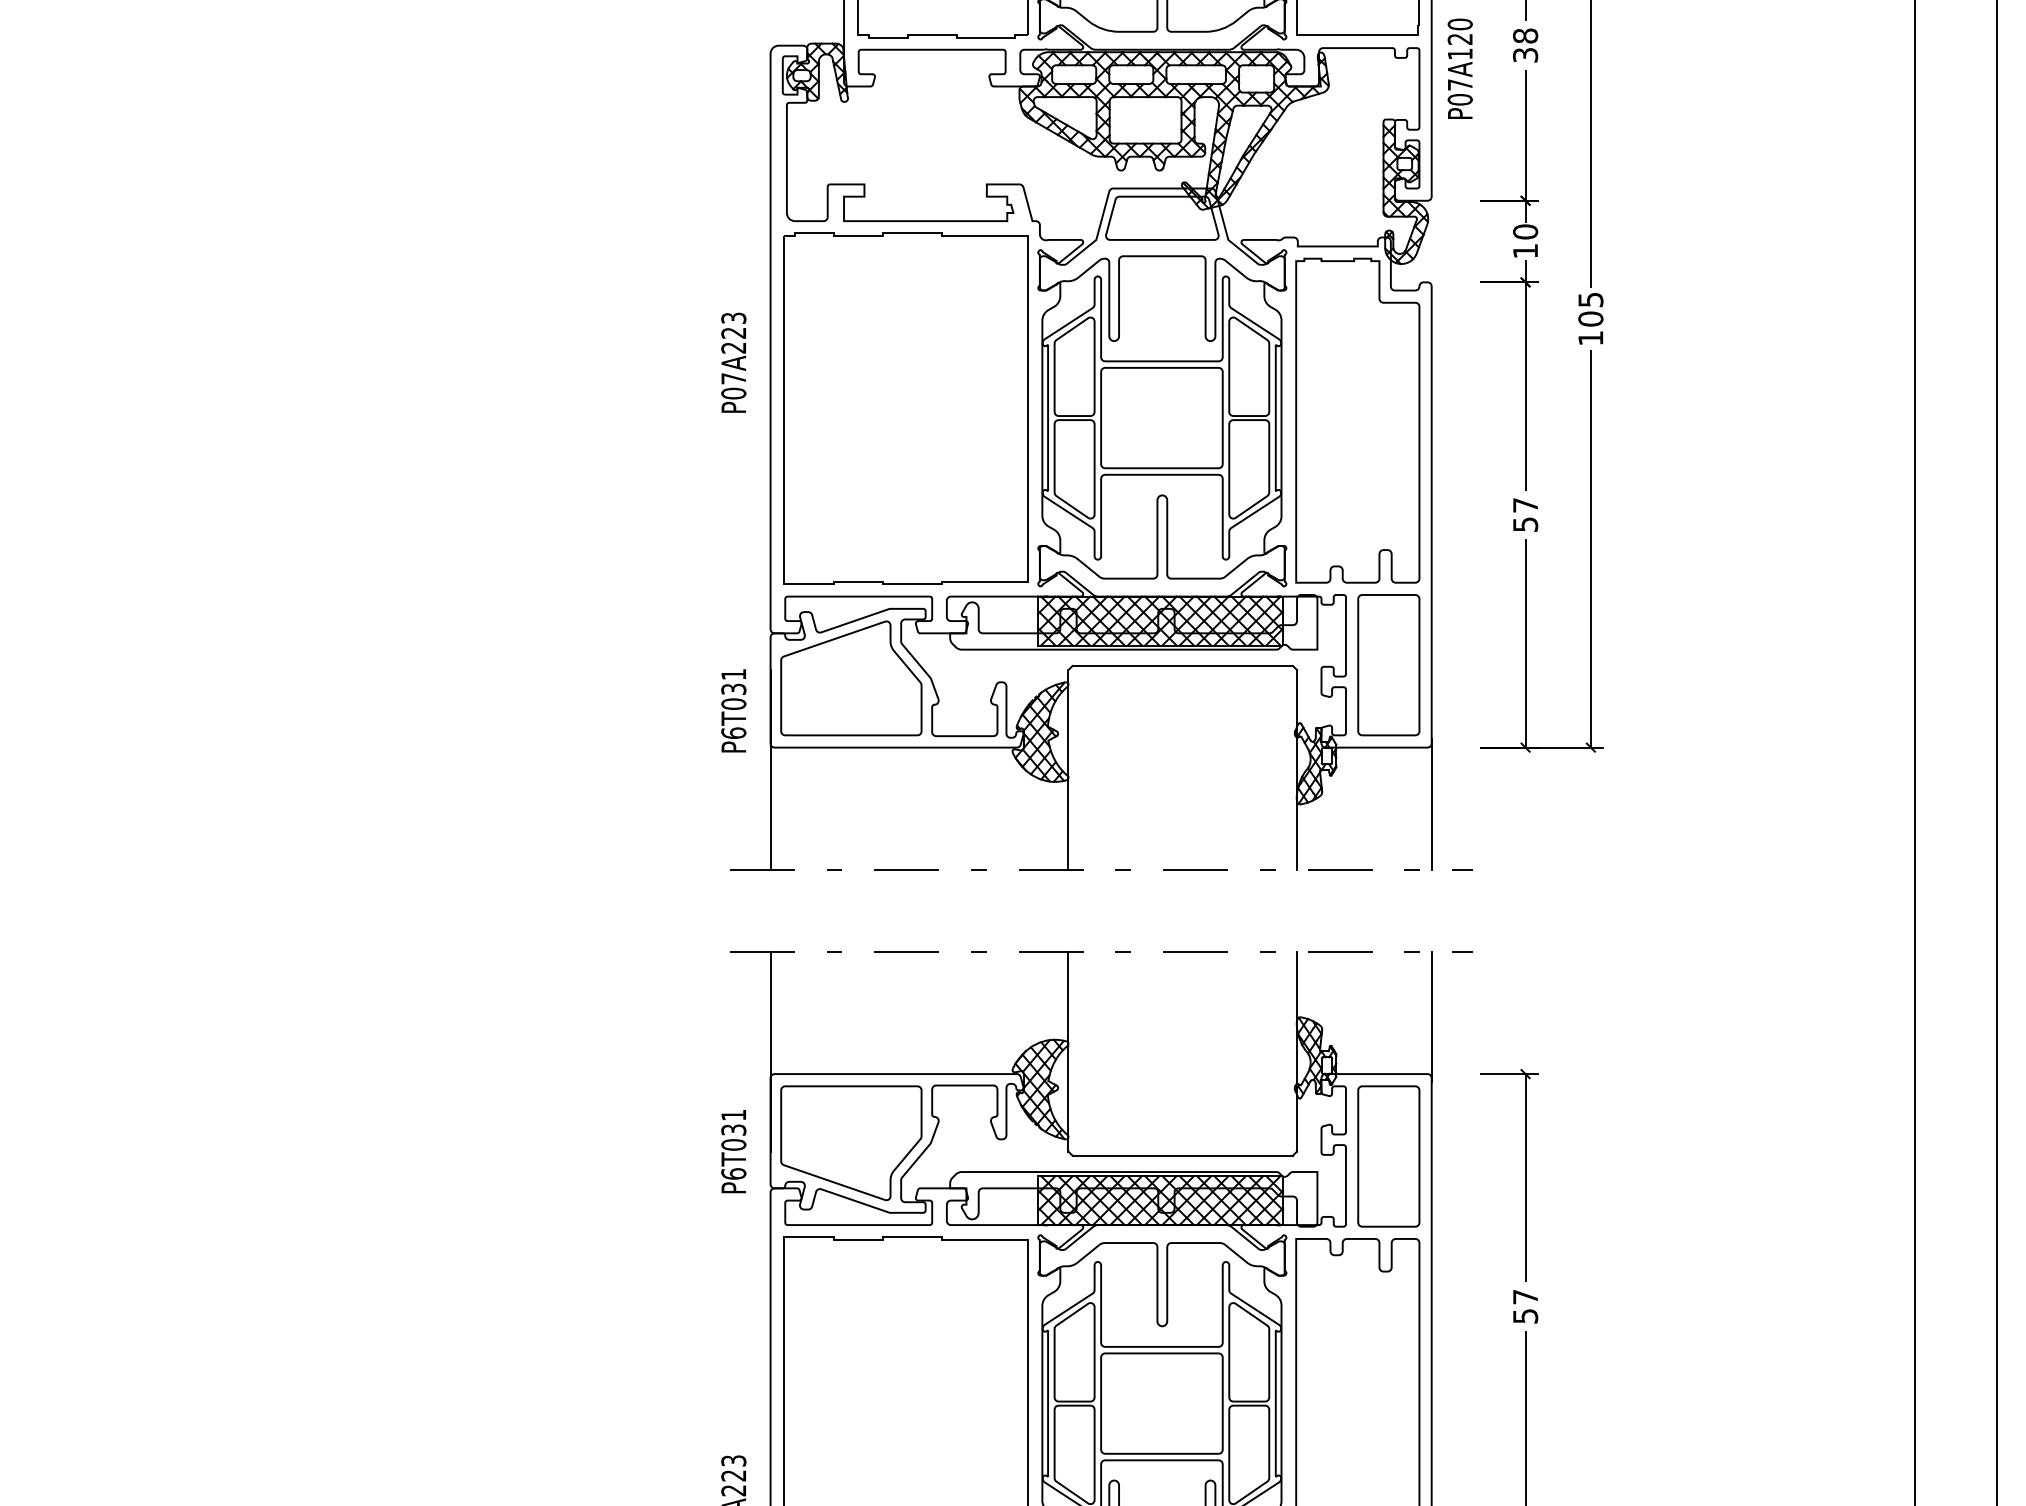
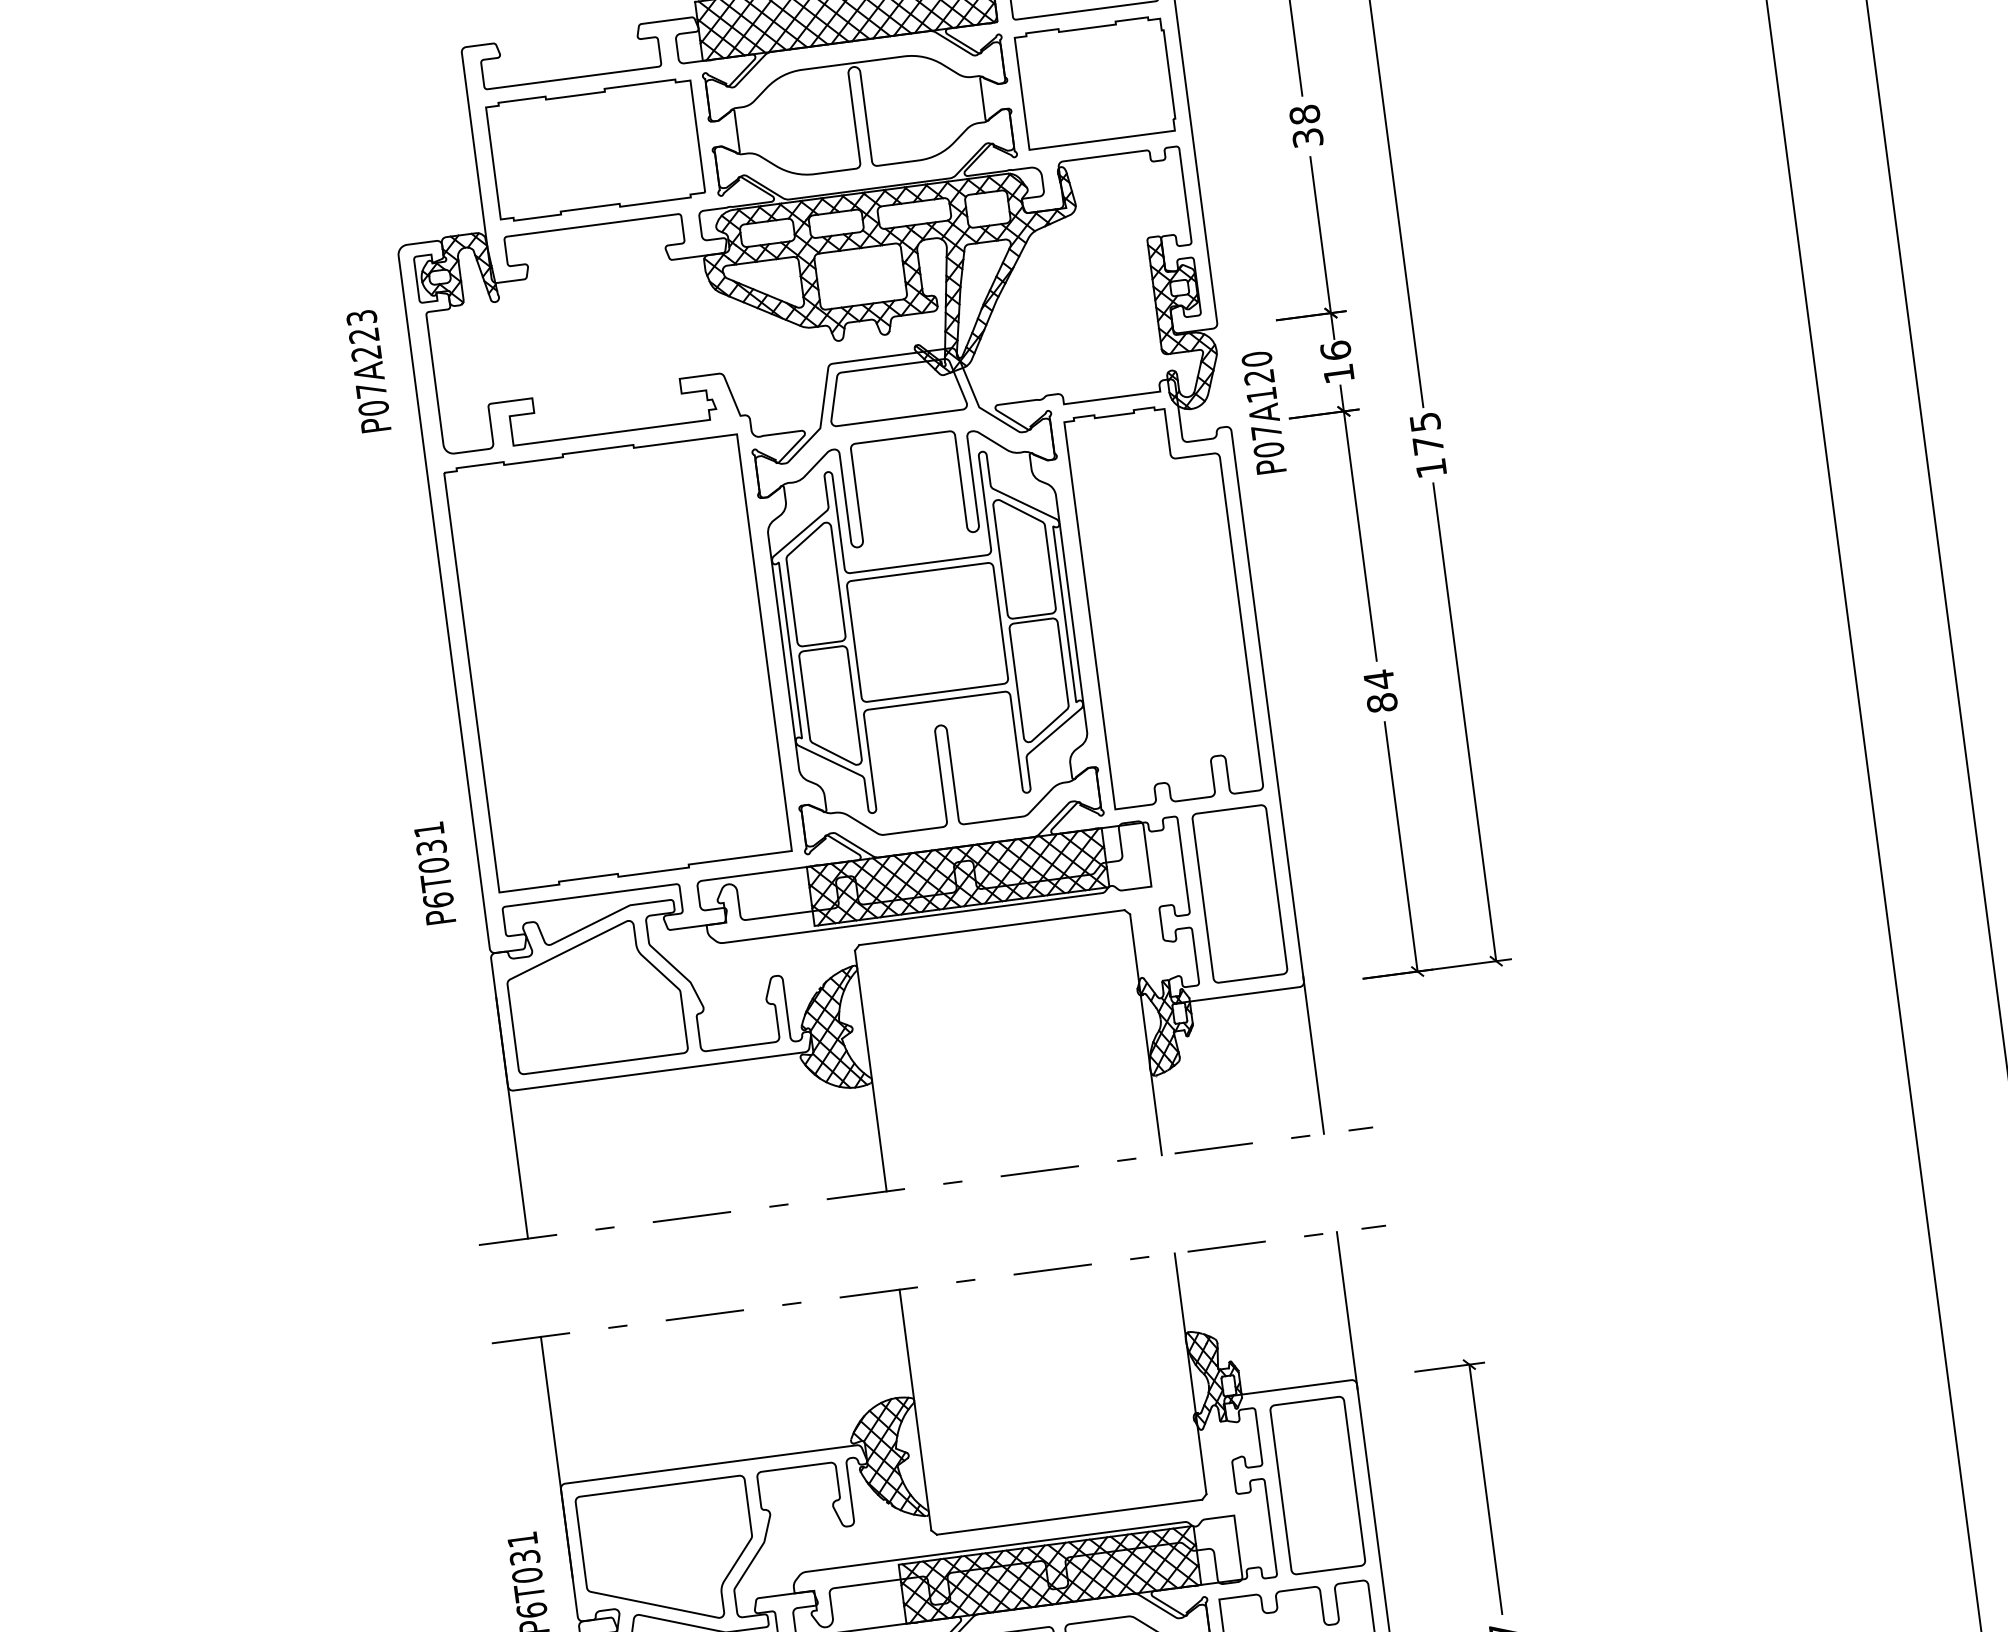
text: (1459, 68) -> (1263, 412), moved
text: (1525, 231) -> (1335, 350), 10 -> 16
text: (1590, 318) -> (1427, 444), 105 -> 175
text: (733, 362) -> (368, 370), moved
text: (1525, 514) -> (1380, 690), 57 -> 84
text: (733, 710) -> (434, 873), moved

